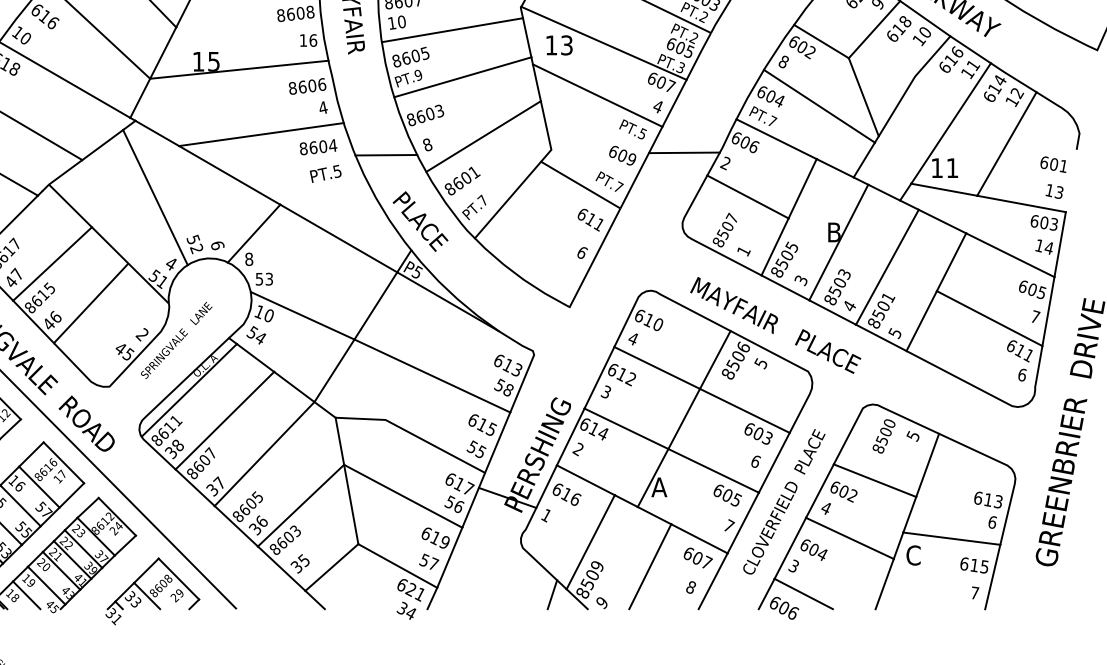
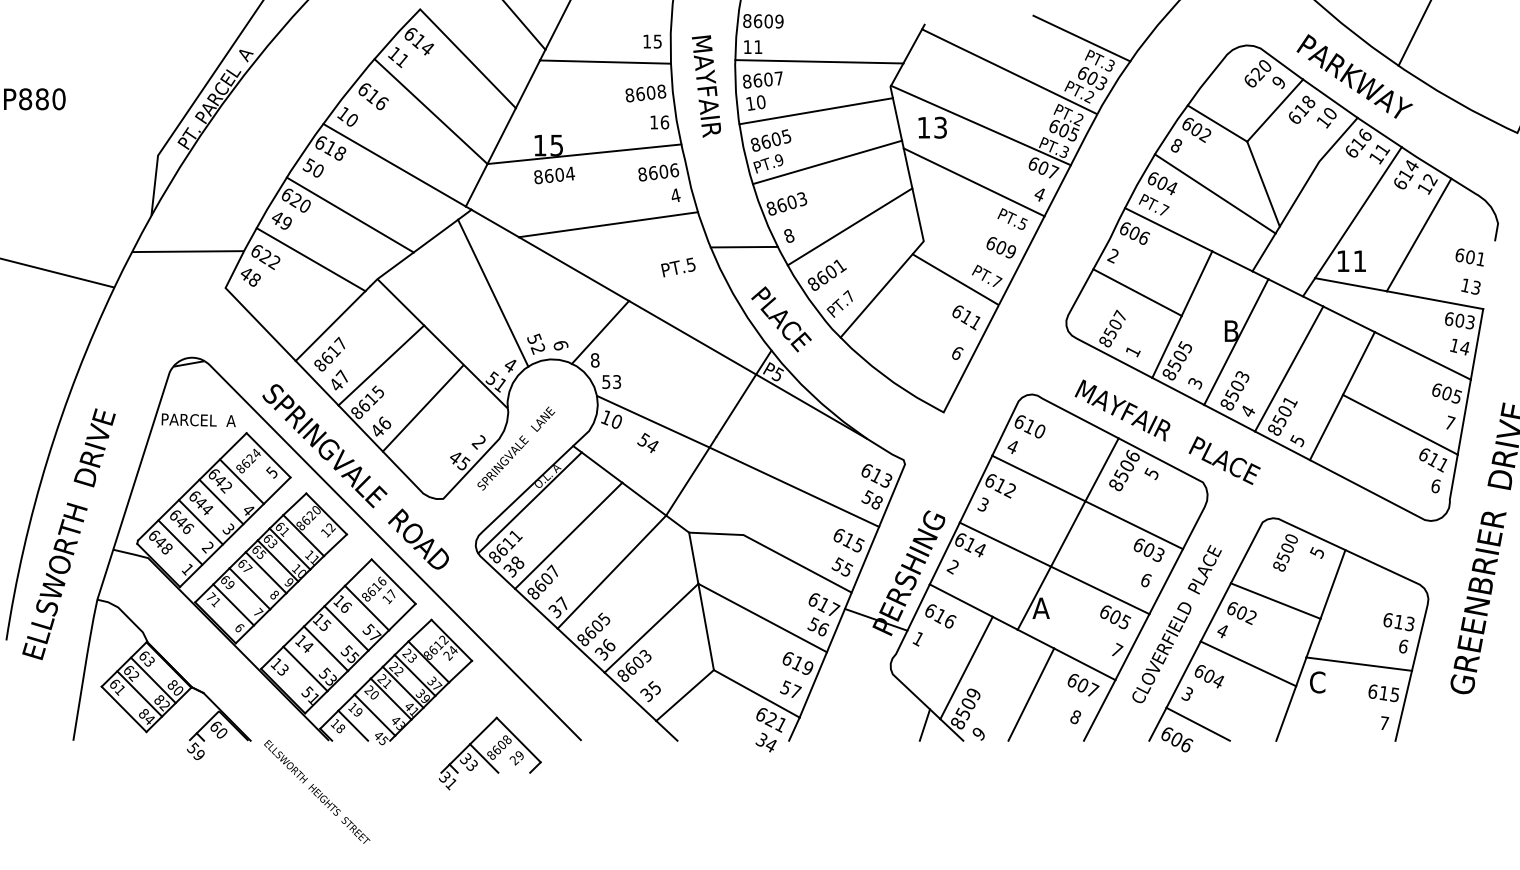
text: (318, 147) -> (554, 175), moved
line: (684, 152) -> (1068, 244), removed
text: (255, 335) -> (647, 443), moved
part: (152, 591) -> (490, 753), moved

